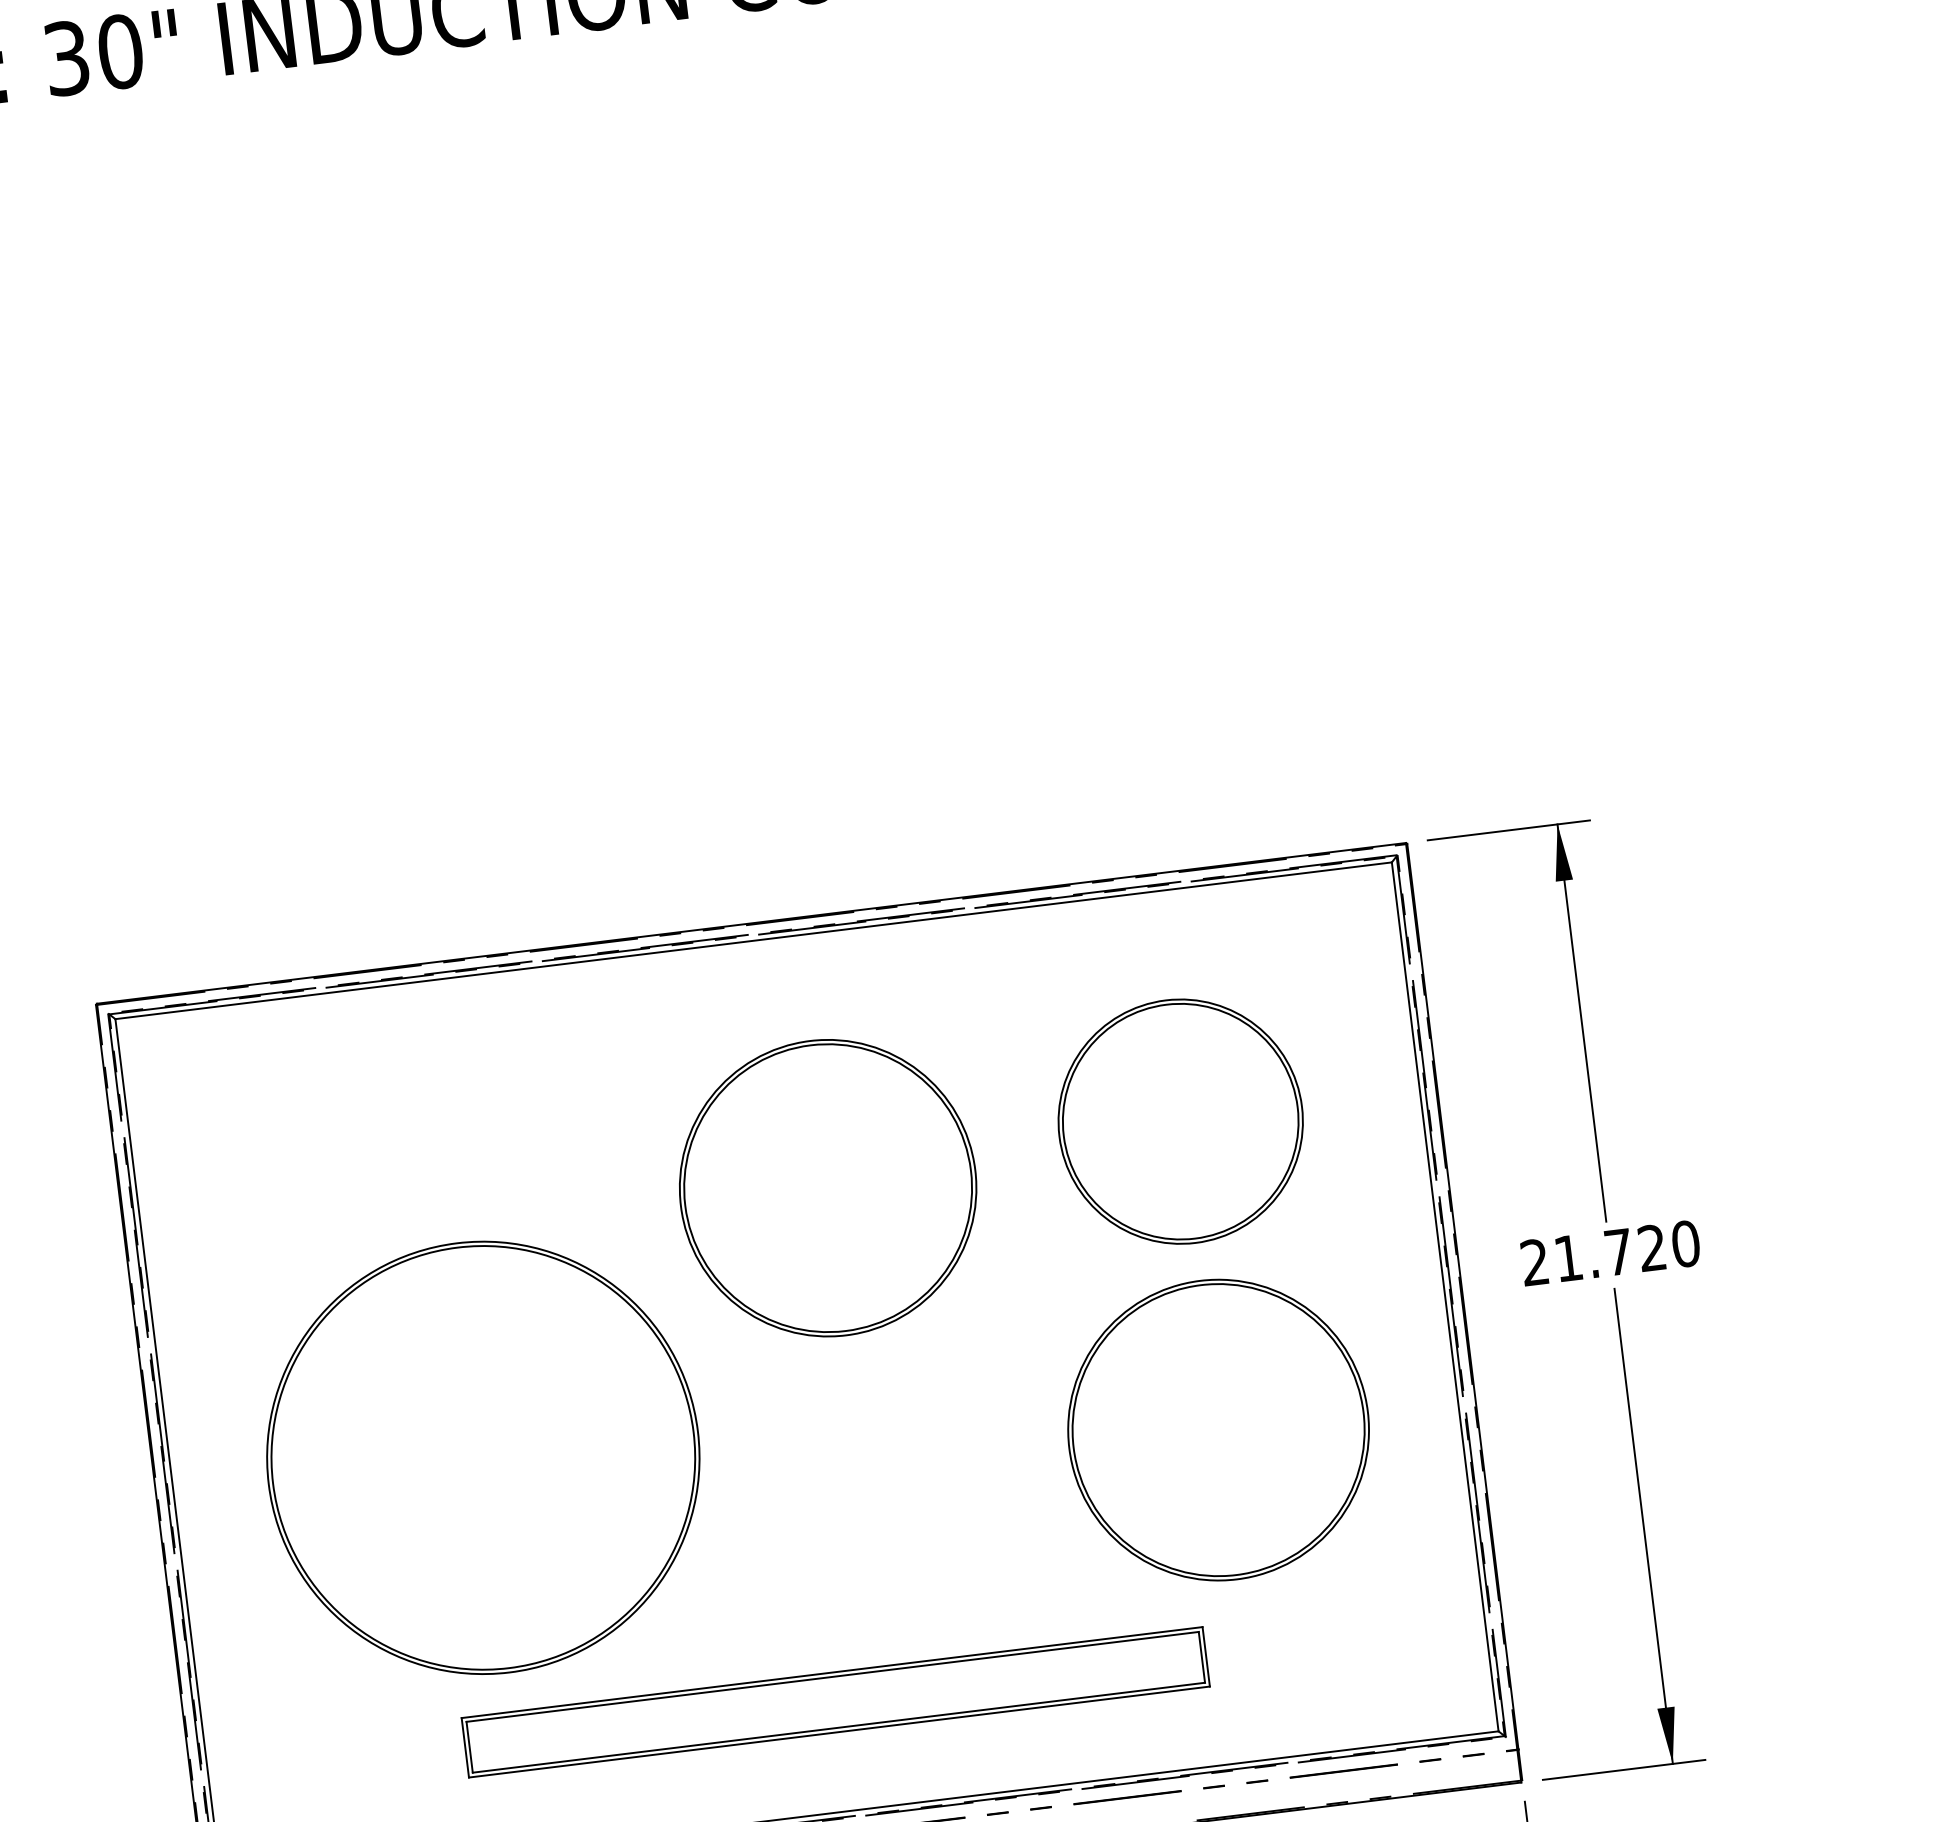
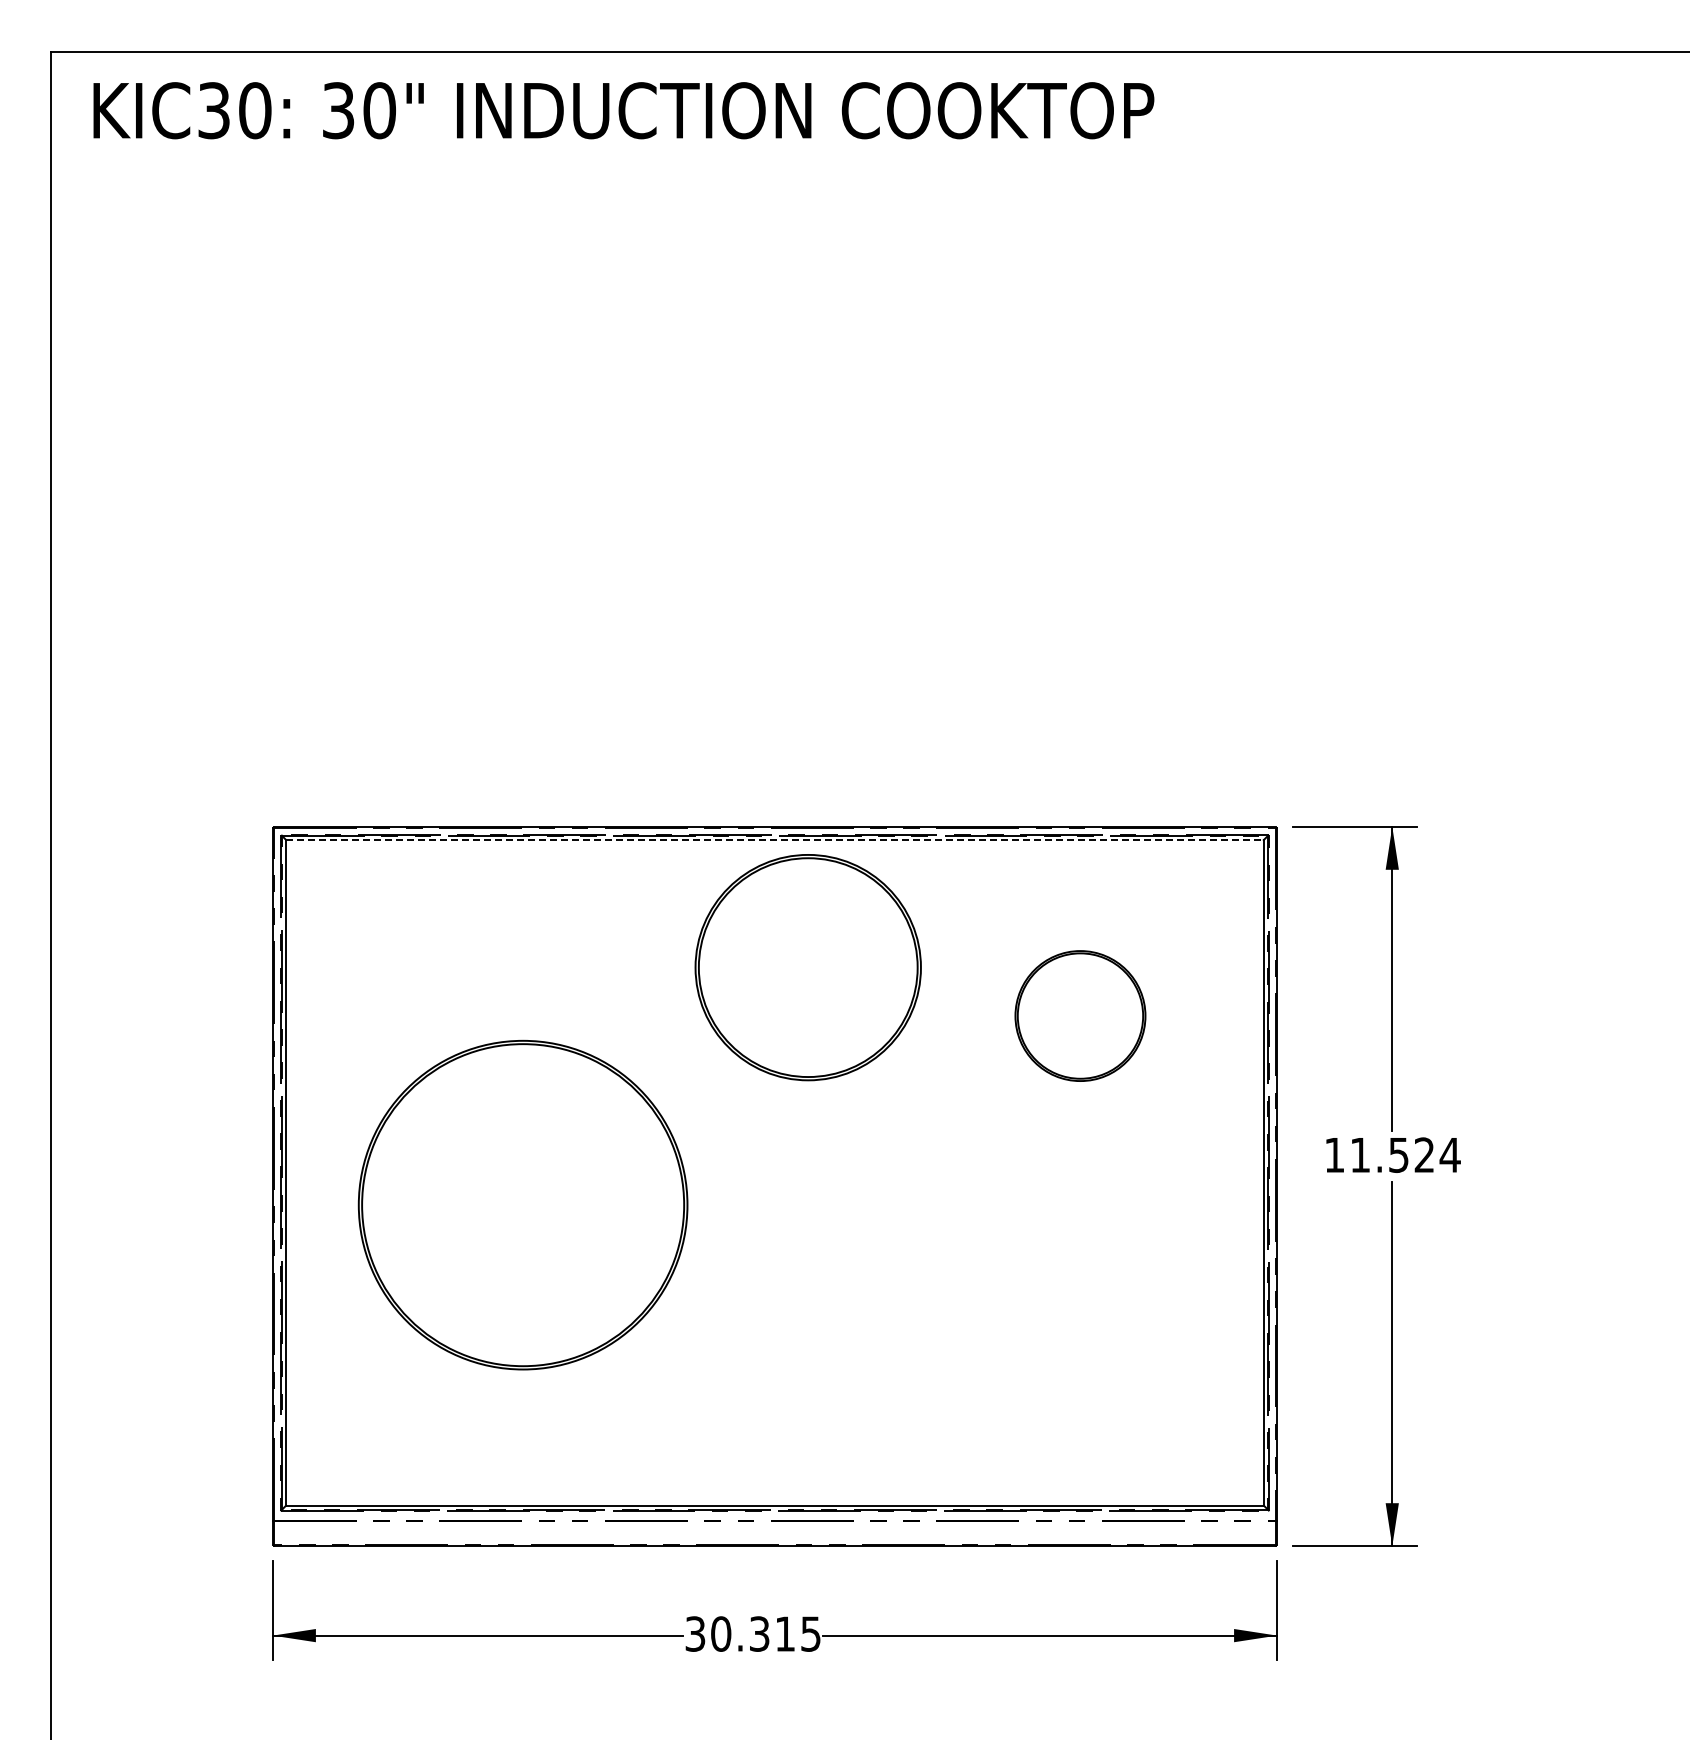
line: (753, 941) -> (774, 840), solid -> dashed
part: (1180, 1120) -> (1080, 1015), size x0.7
part: (827, 1188) -> (807, 967), moved
text: (1610, 1253) -> (1392, 1155), 21.720 -> 11.524
part: (1218, 1430) -> (1080, 1252), removed
part: (835, 1701) -> (766, 1421), removed

